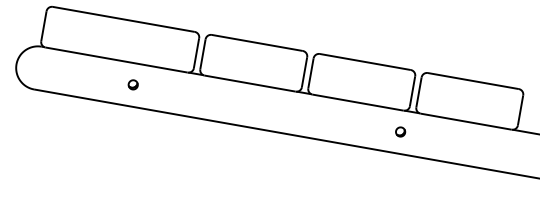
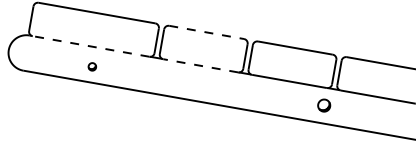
line: (257, 43) -> (206, 32), solid -> dashed
line: (116, 59) -> (90, 46), solid -> dashed
line: (249, 83) -> (200, 65), solid -> dashed
part: (132, 84) -> (91, 66), moved
part: (400, 131) -> (324, 105), size x1.6

